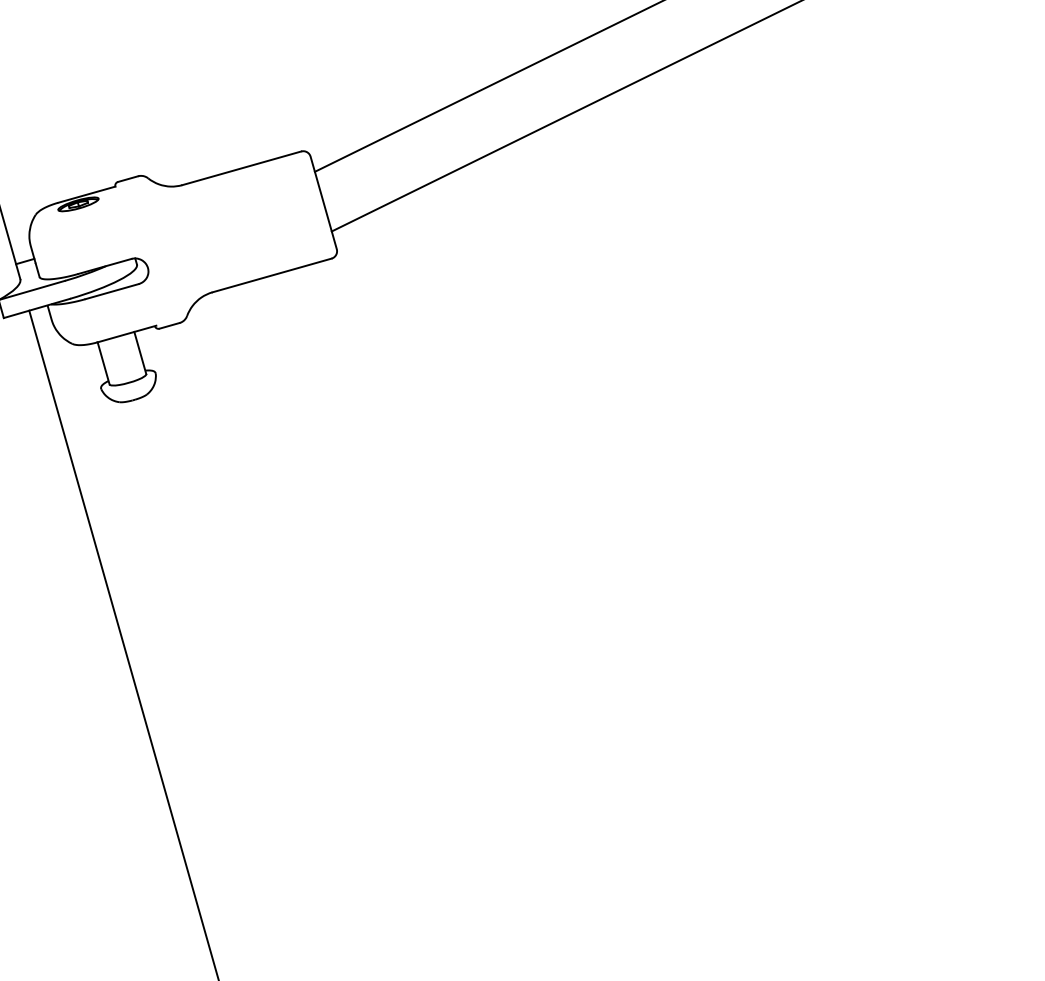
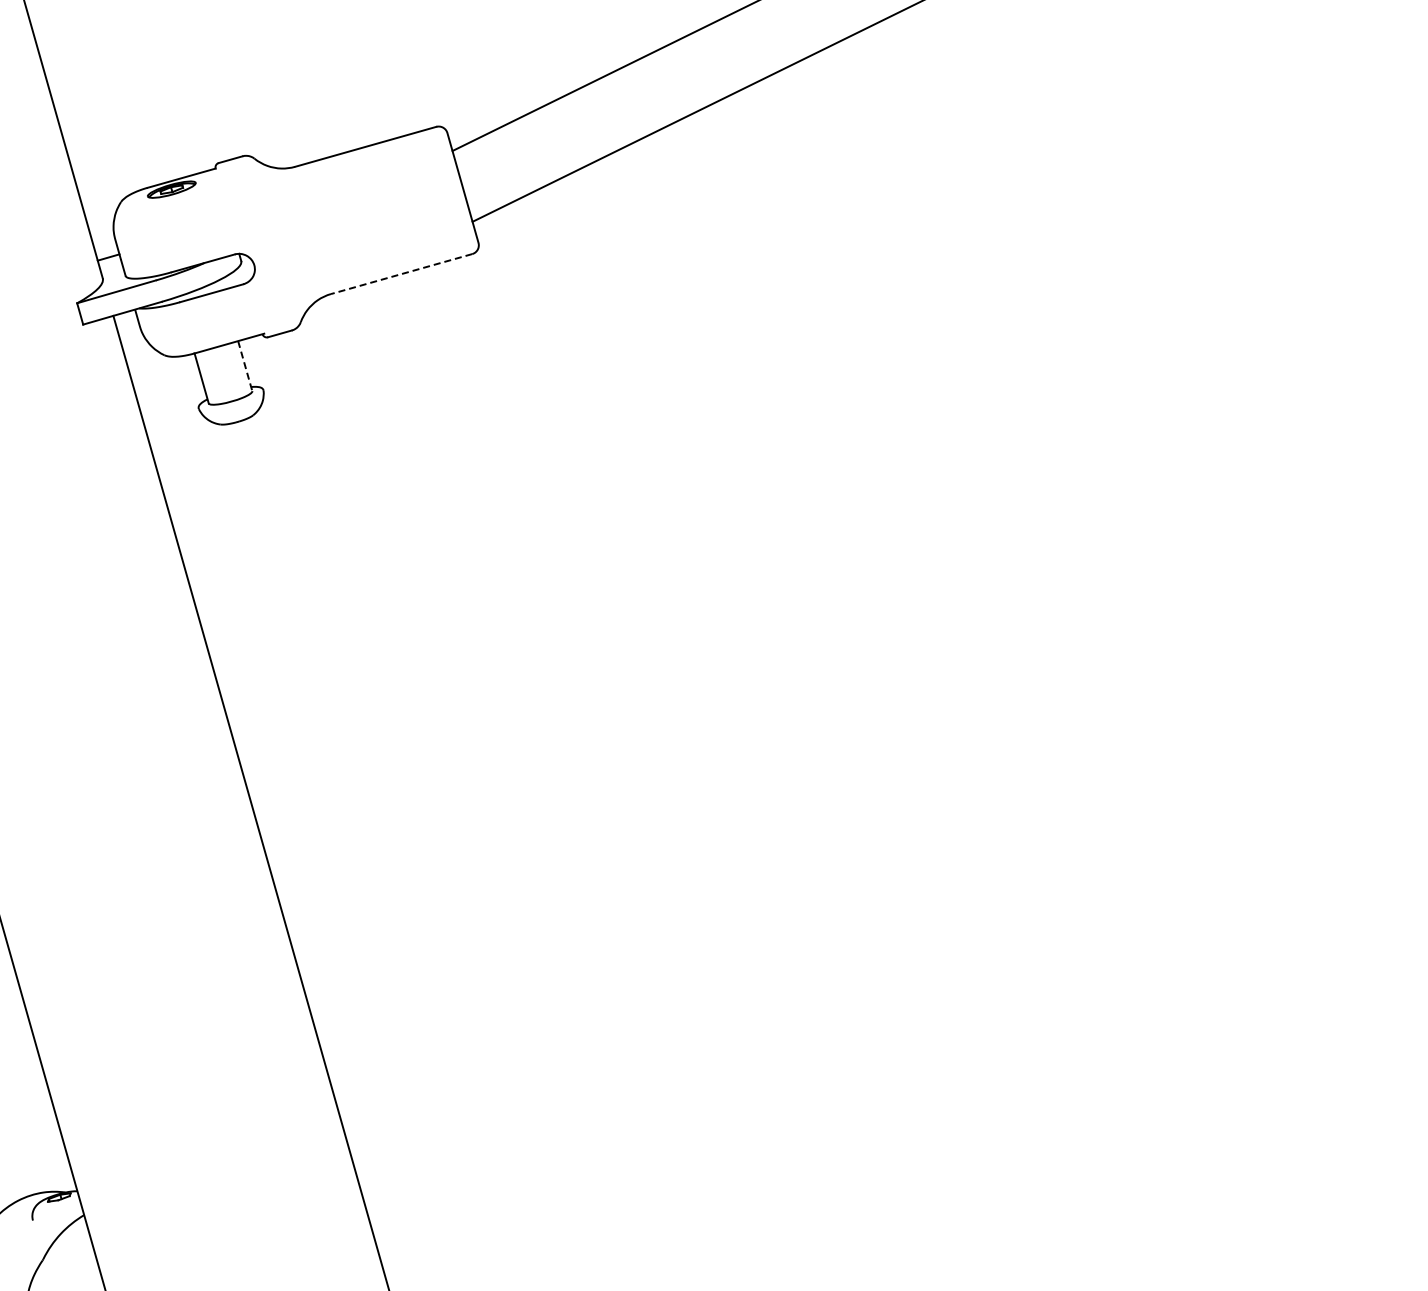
line: (271, 275) -> (401, 274), solid -> dashed
line: (140, 353) -> (245, 366), solid -> dashed

